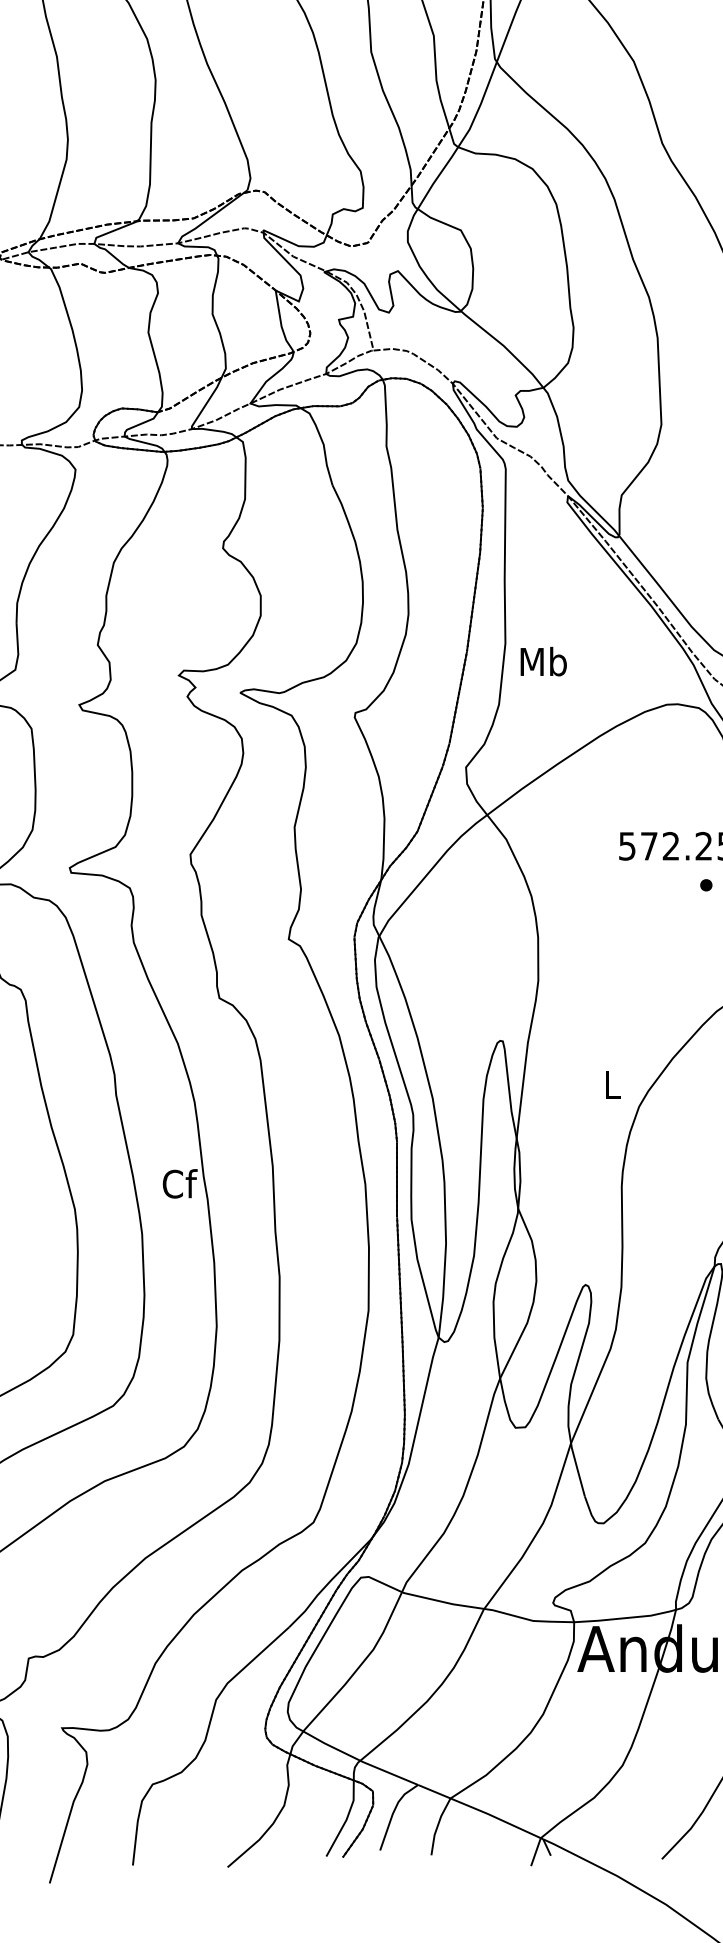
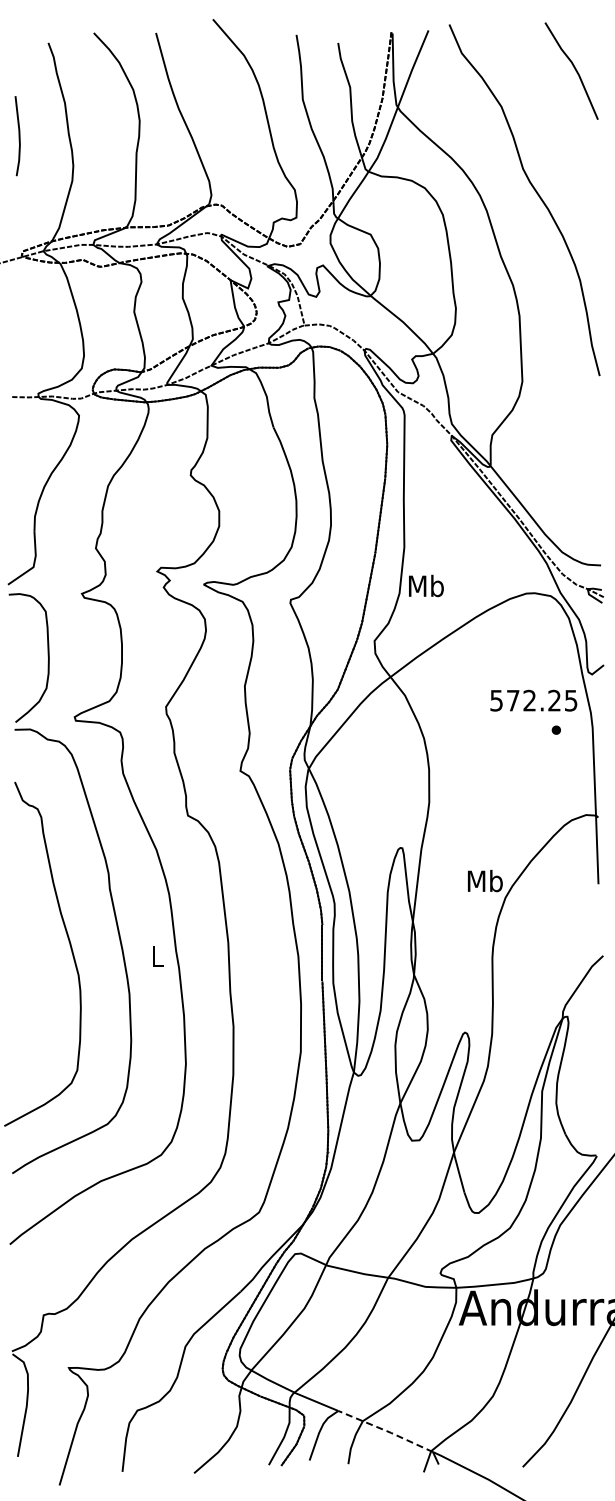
text: (543, 661) -> (426, 585), moved
text: (611, 1083) -> (484, 880), L -> Mb
text: (180, 1184) -> (158, 956), Cf -> L
line: (480, 1810) -> (385, 1430), solid -> dashed

